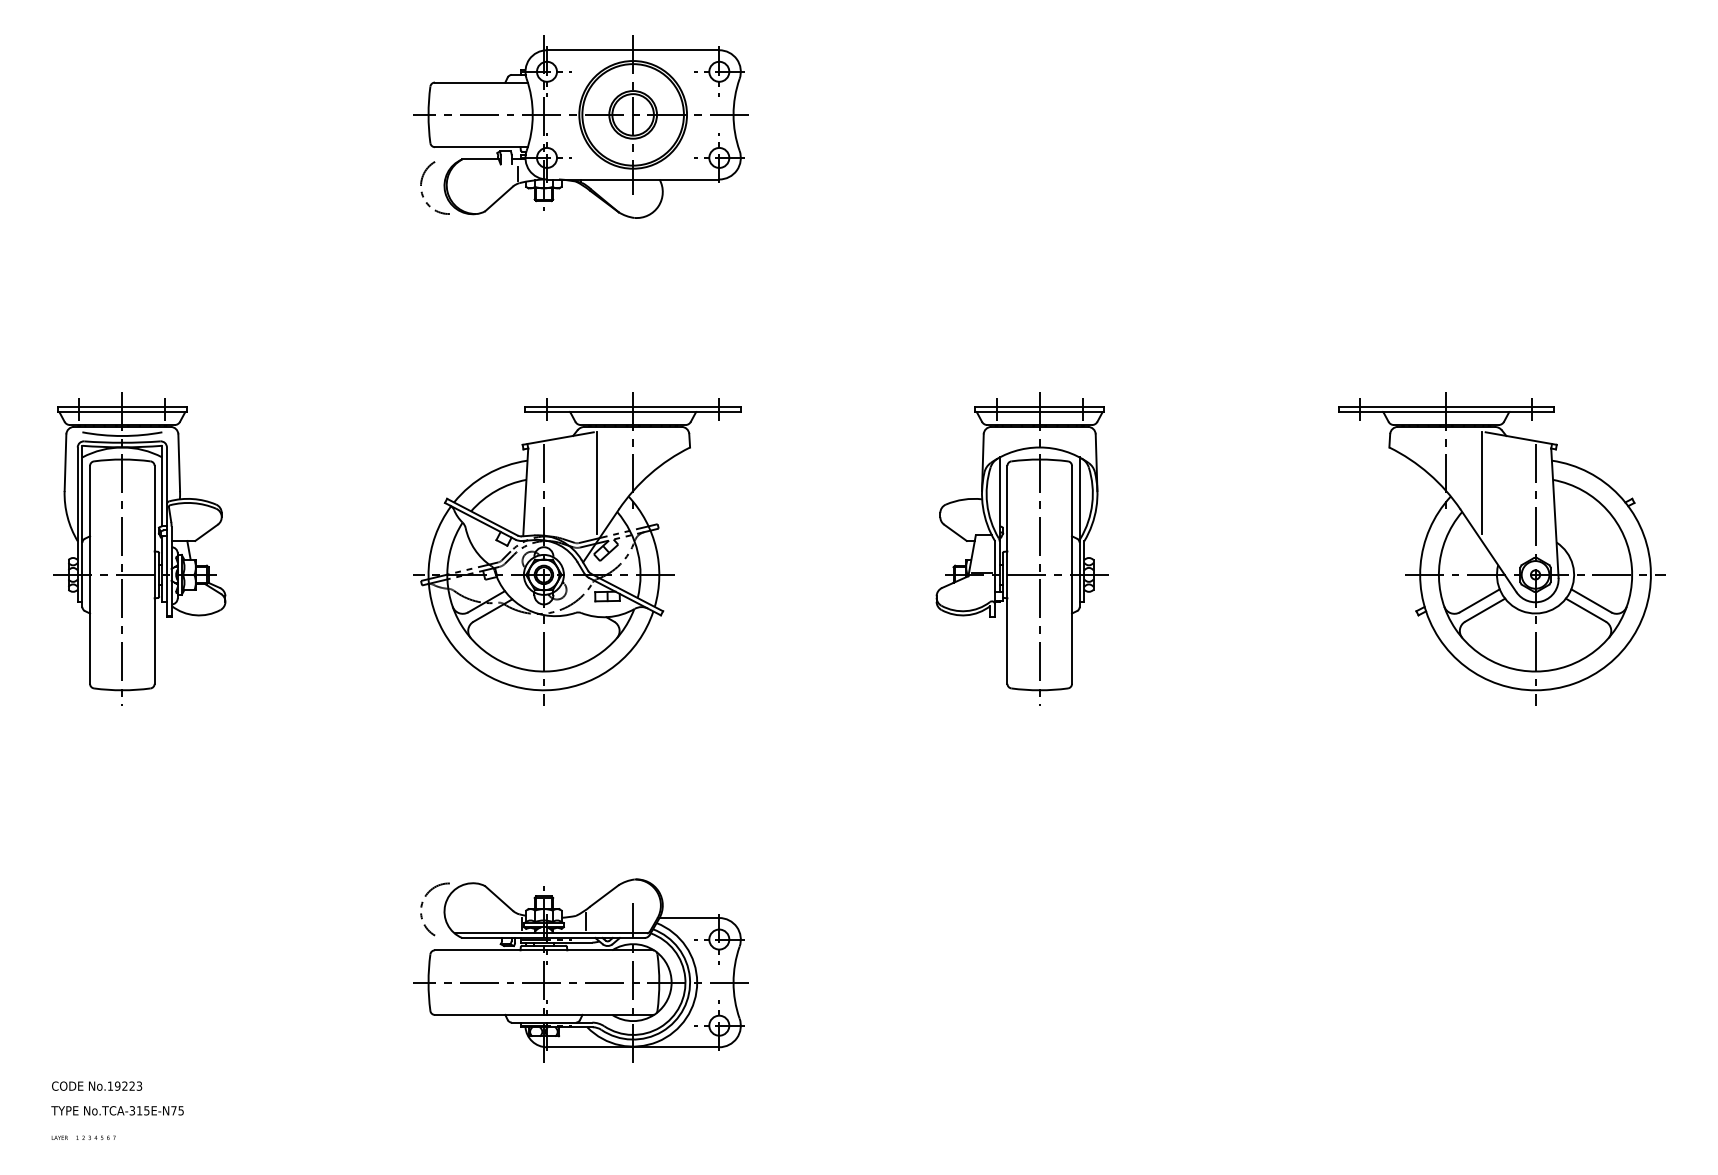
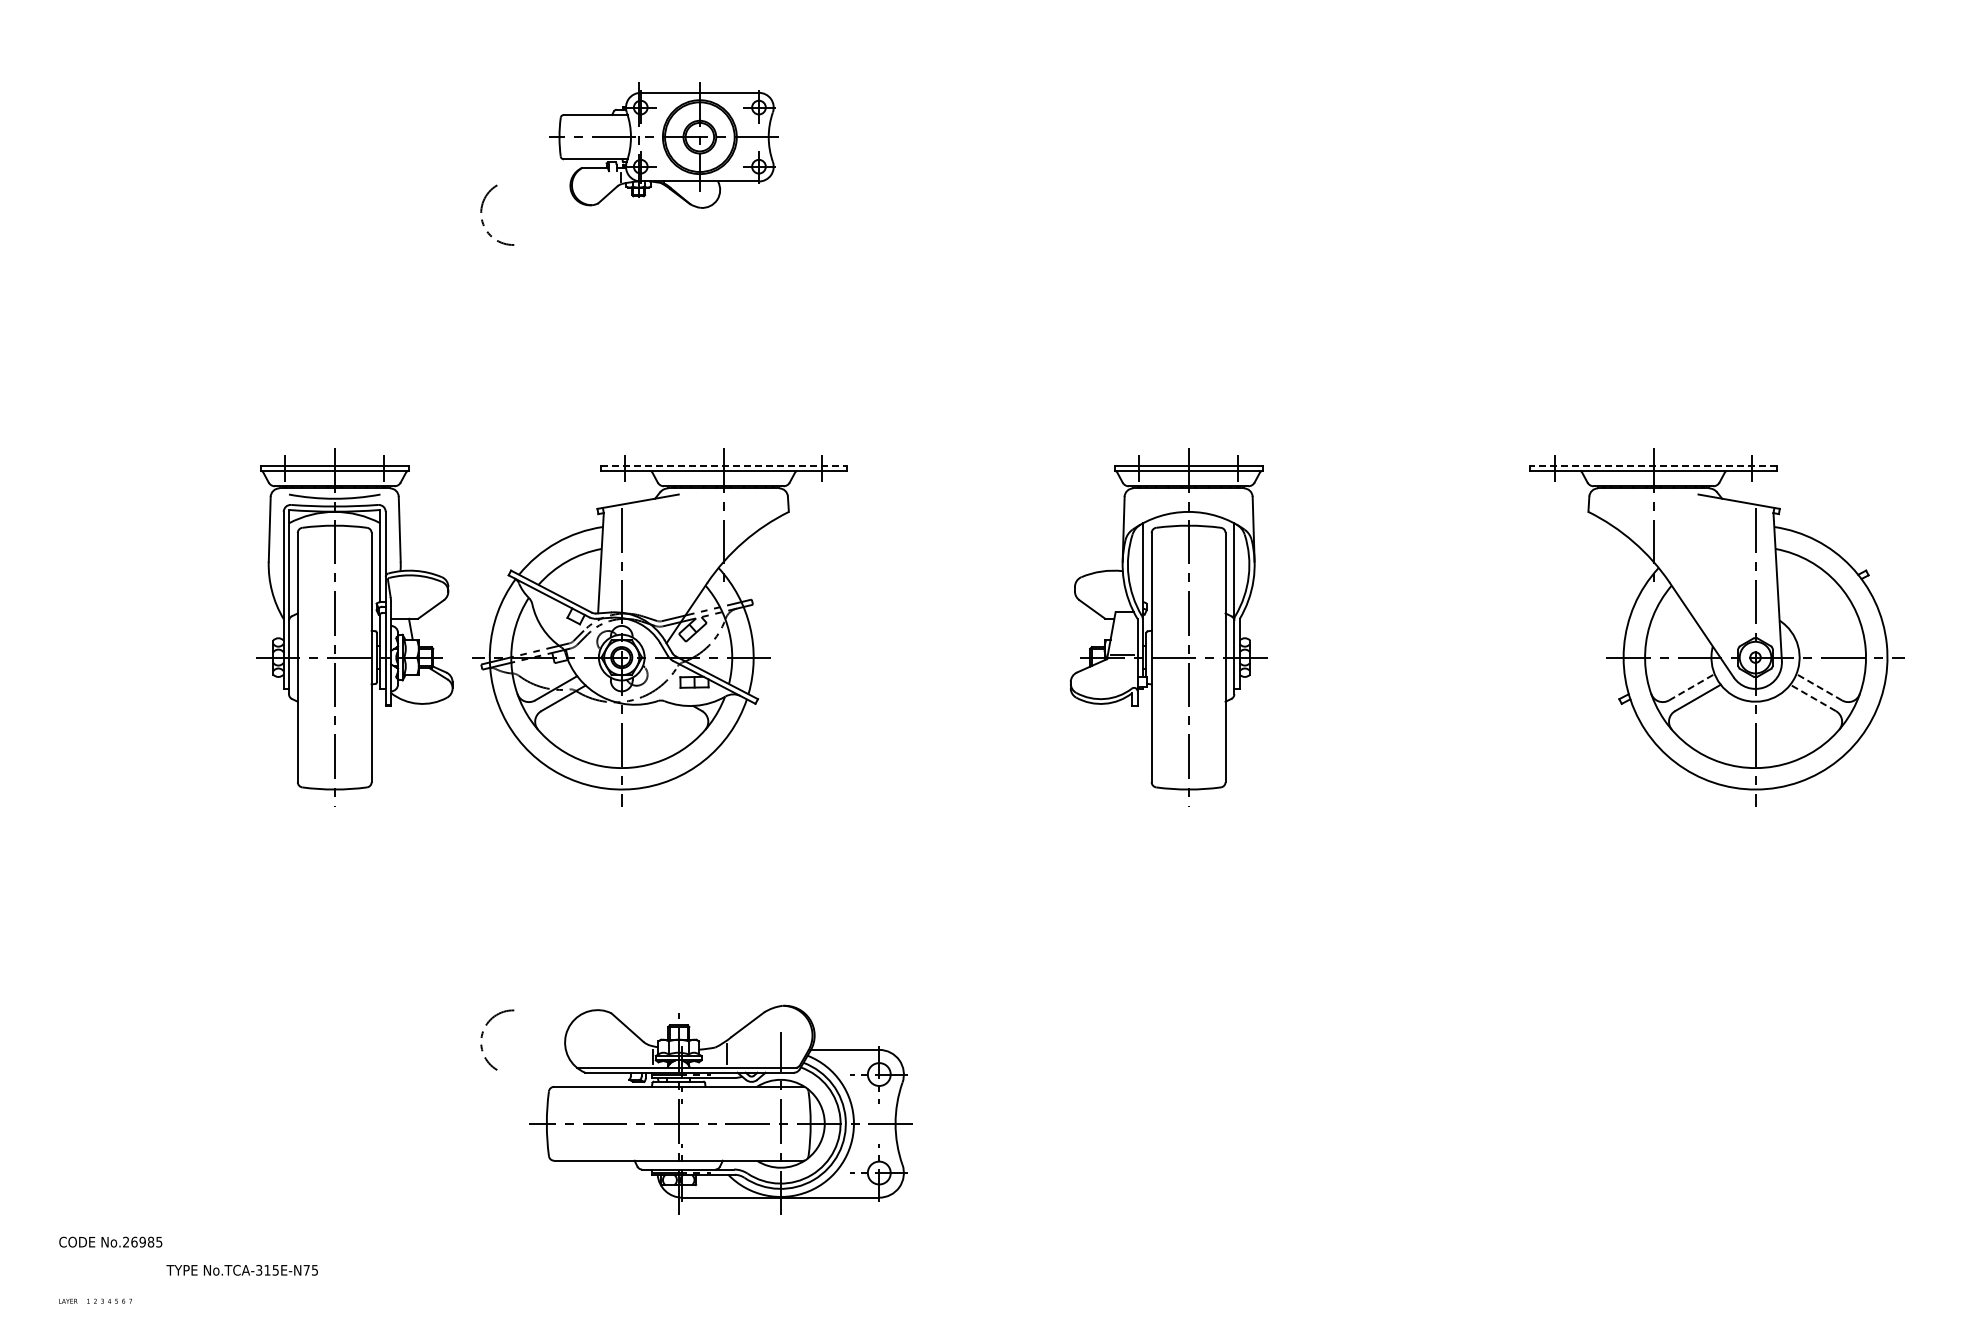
part: (580, 127) -> (663, 145), size x0.6
line: (633, 406) -> (724, 465), solid -> dashed
line: (1446, 406) -> (1653, 465), solid -> dashed
line: (597, 482) -> (682, 552), removed
line: (1482, 482) -> (1694, 552), removed
part: (139, 548) -> (354, 627), moved
line: (1480, 601) -> (1692, 687), solid -> dashed
line: (1590, 601) -> (1818, 687), solid -> dashed
line: (1585, 609) -> (1812, 697), solid -> dashed
part: (580, 970) -> (720, 1109), moved
text: (124, 1085) -> (142, 1241), No.19223 -> No.26985
text: (116, 1110) -> (241, 1270), moved

